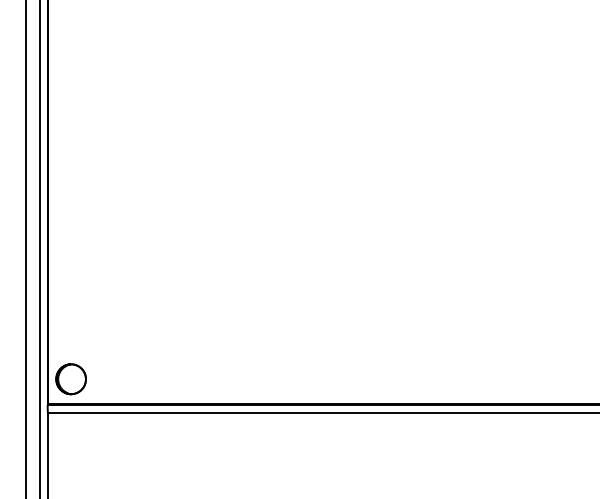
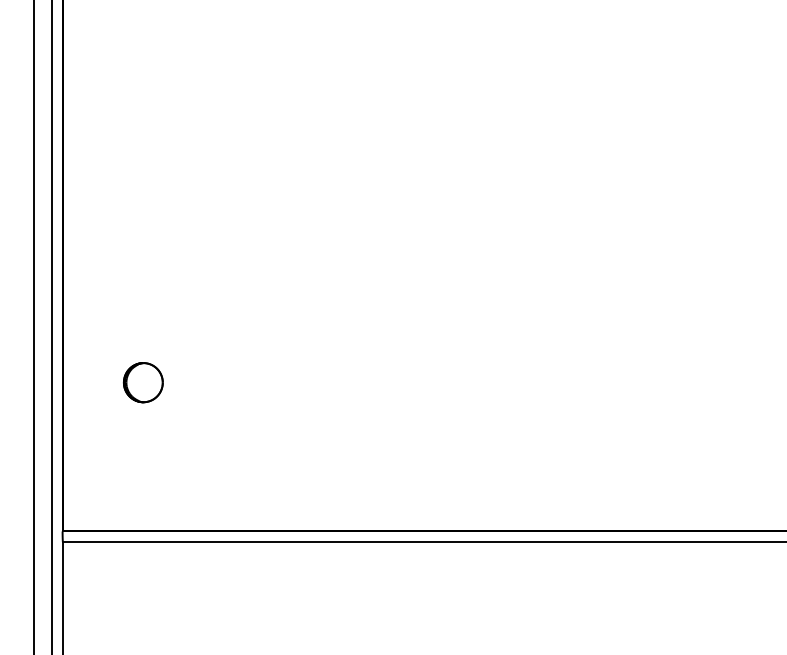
part: (71, 379) -> (143, 382), moved

